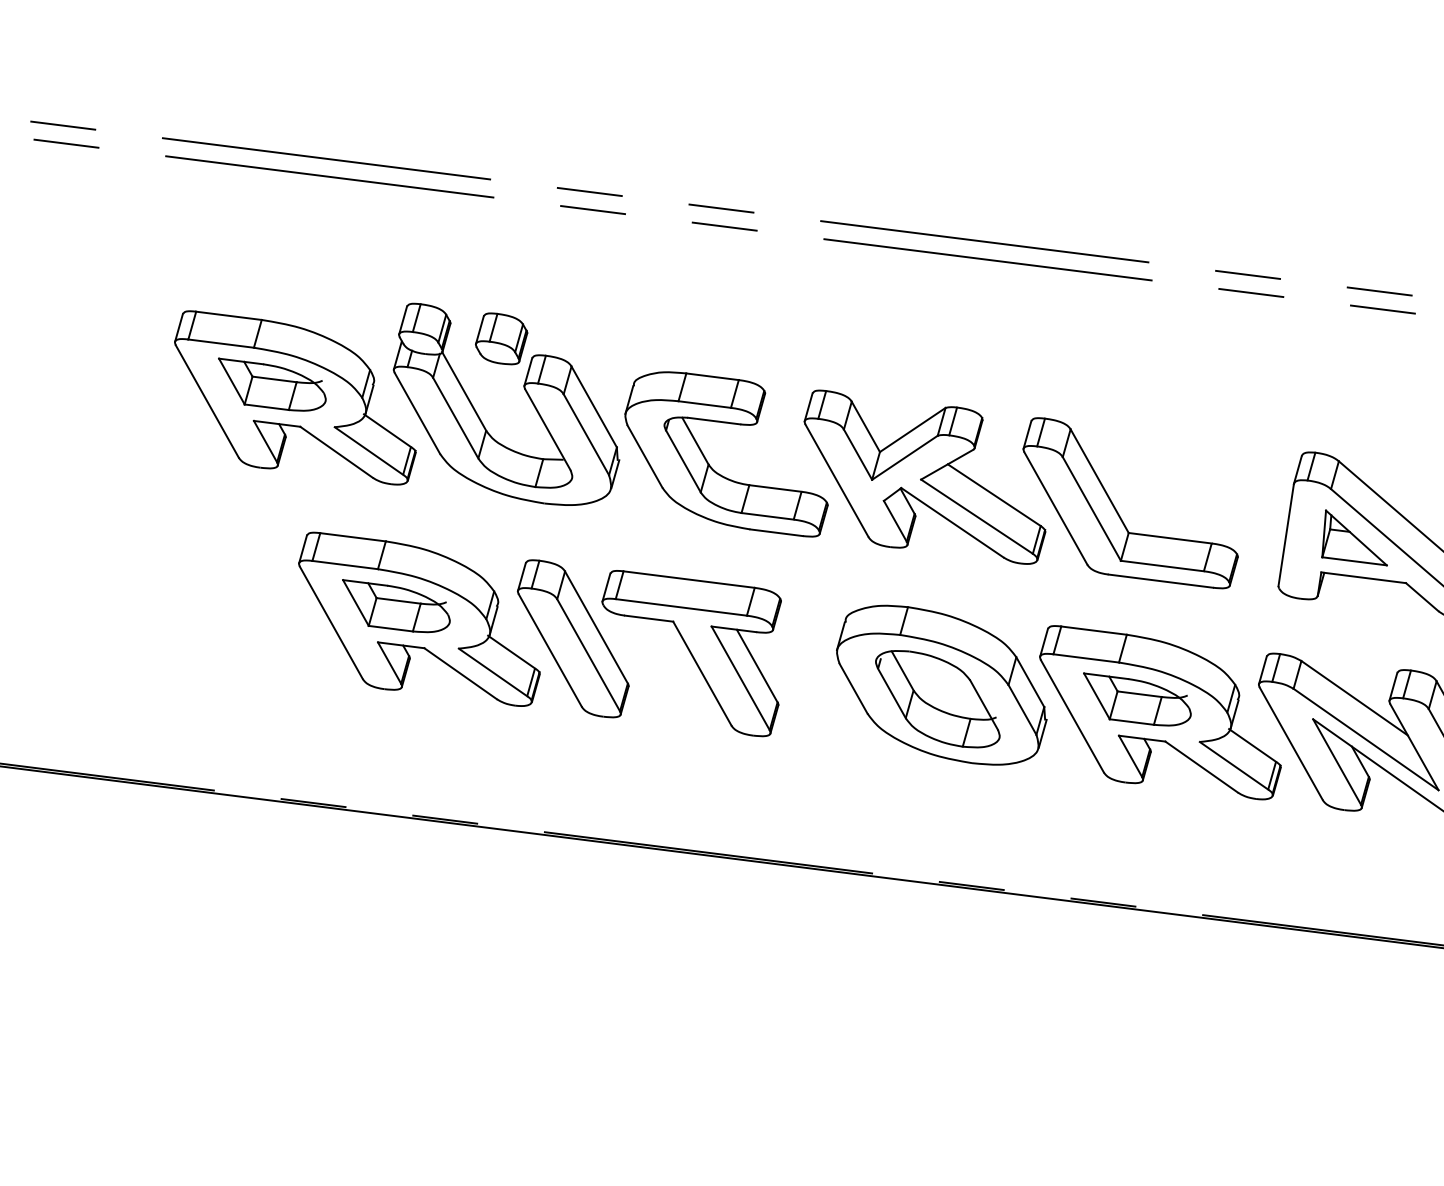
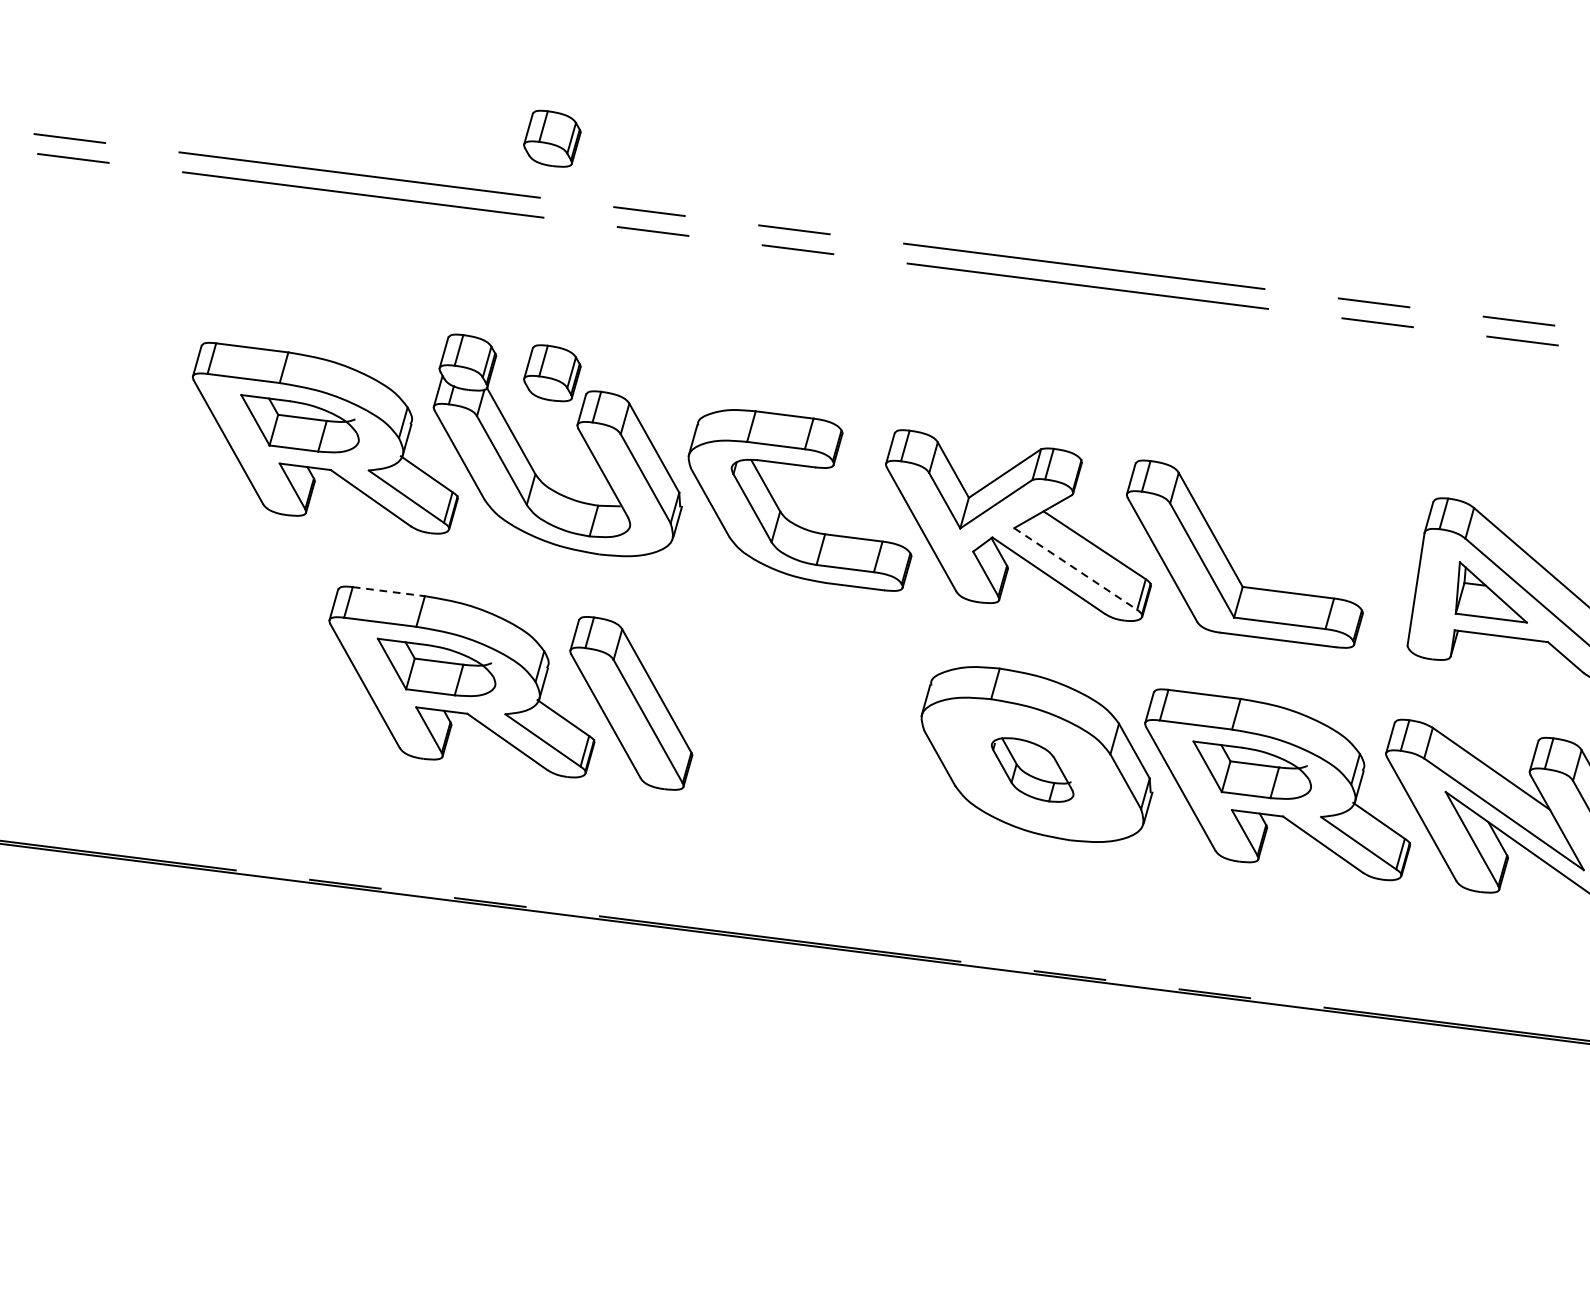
part: (501, 125) -> (552, 138), added
line: (977, 516) -> (1076, 568), solid -> dashed
line: (353, 537) -> (389, 591), solid -> dashed
part: (691, 653) -> (761, 719), removed
part: (937, 699) -> (1032, 770), size x0.6

